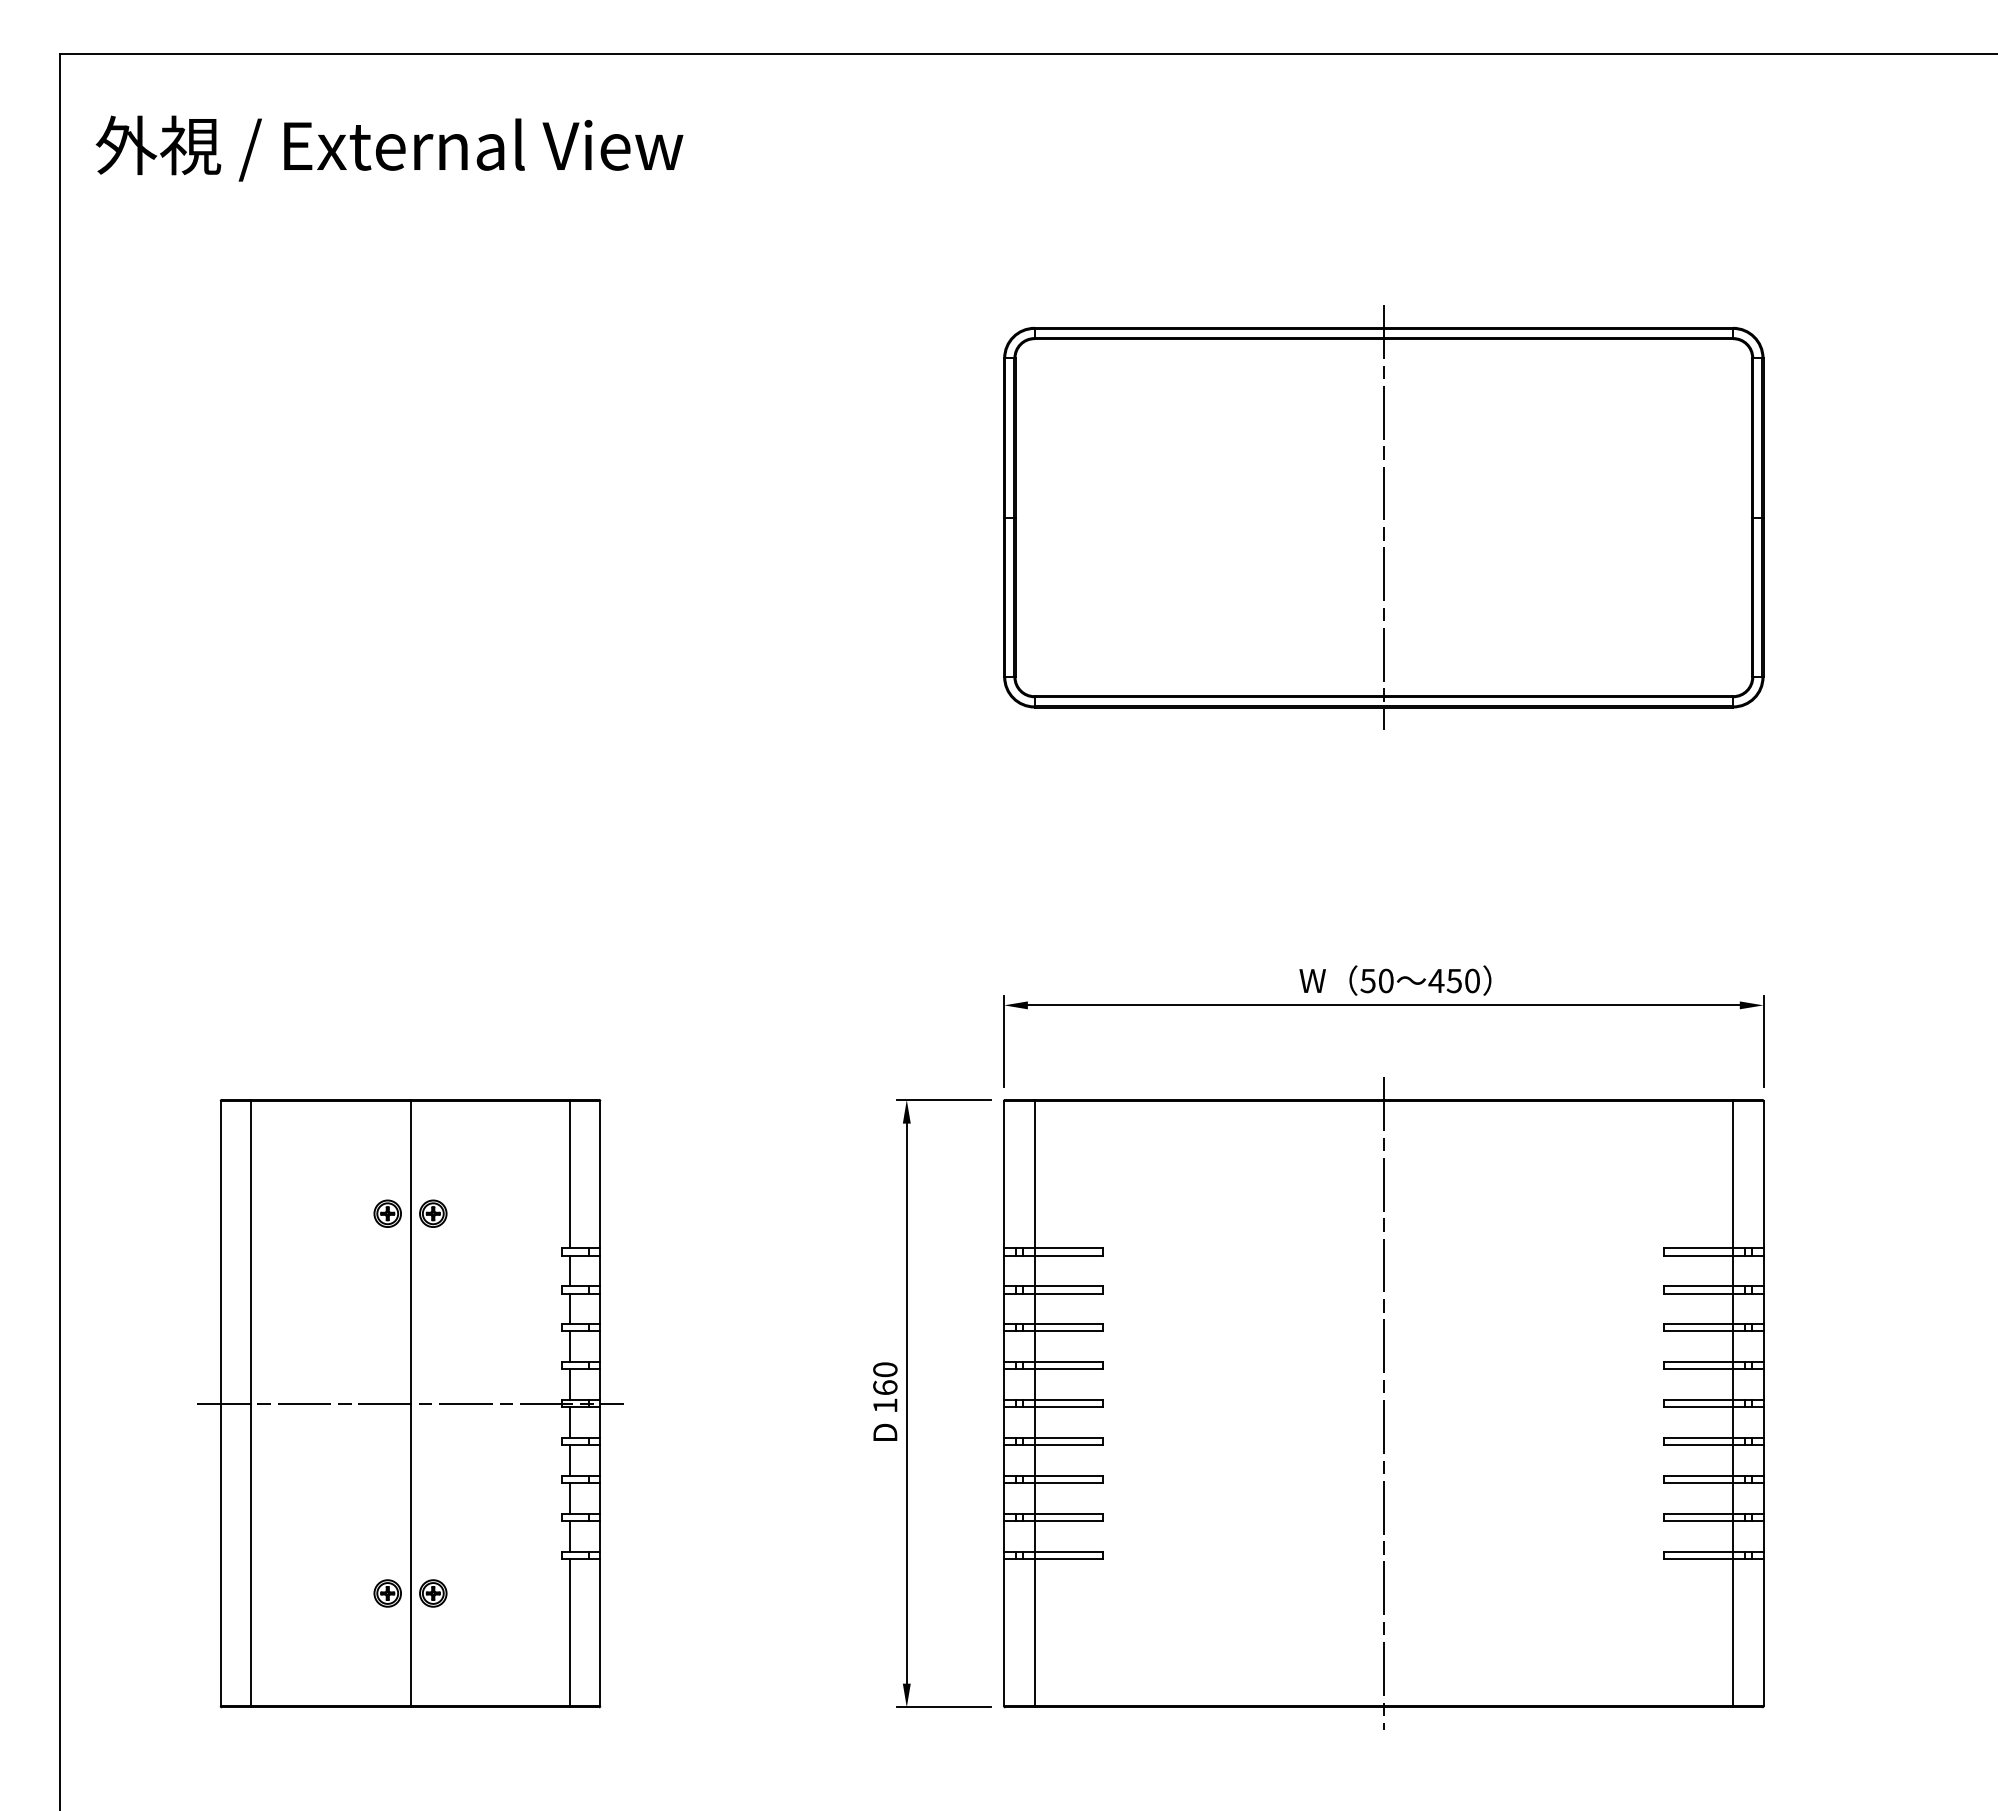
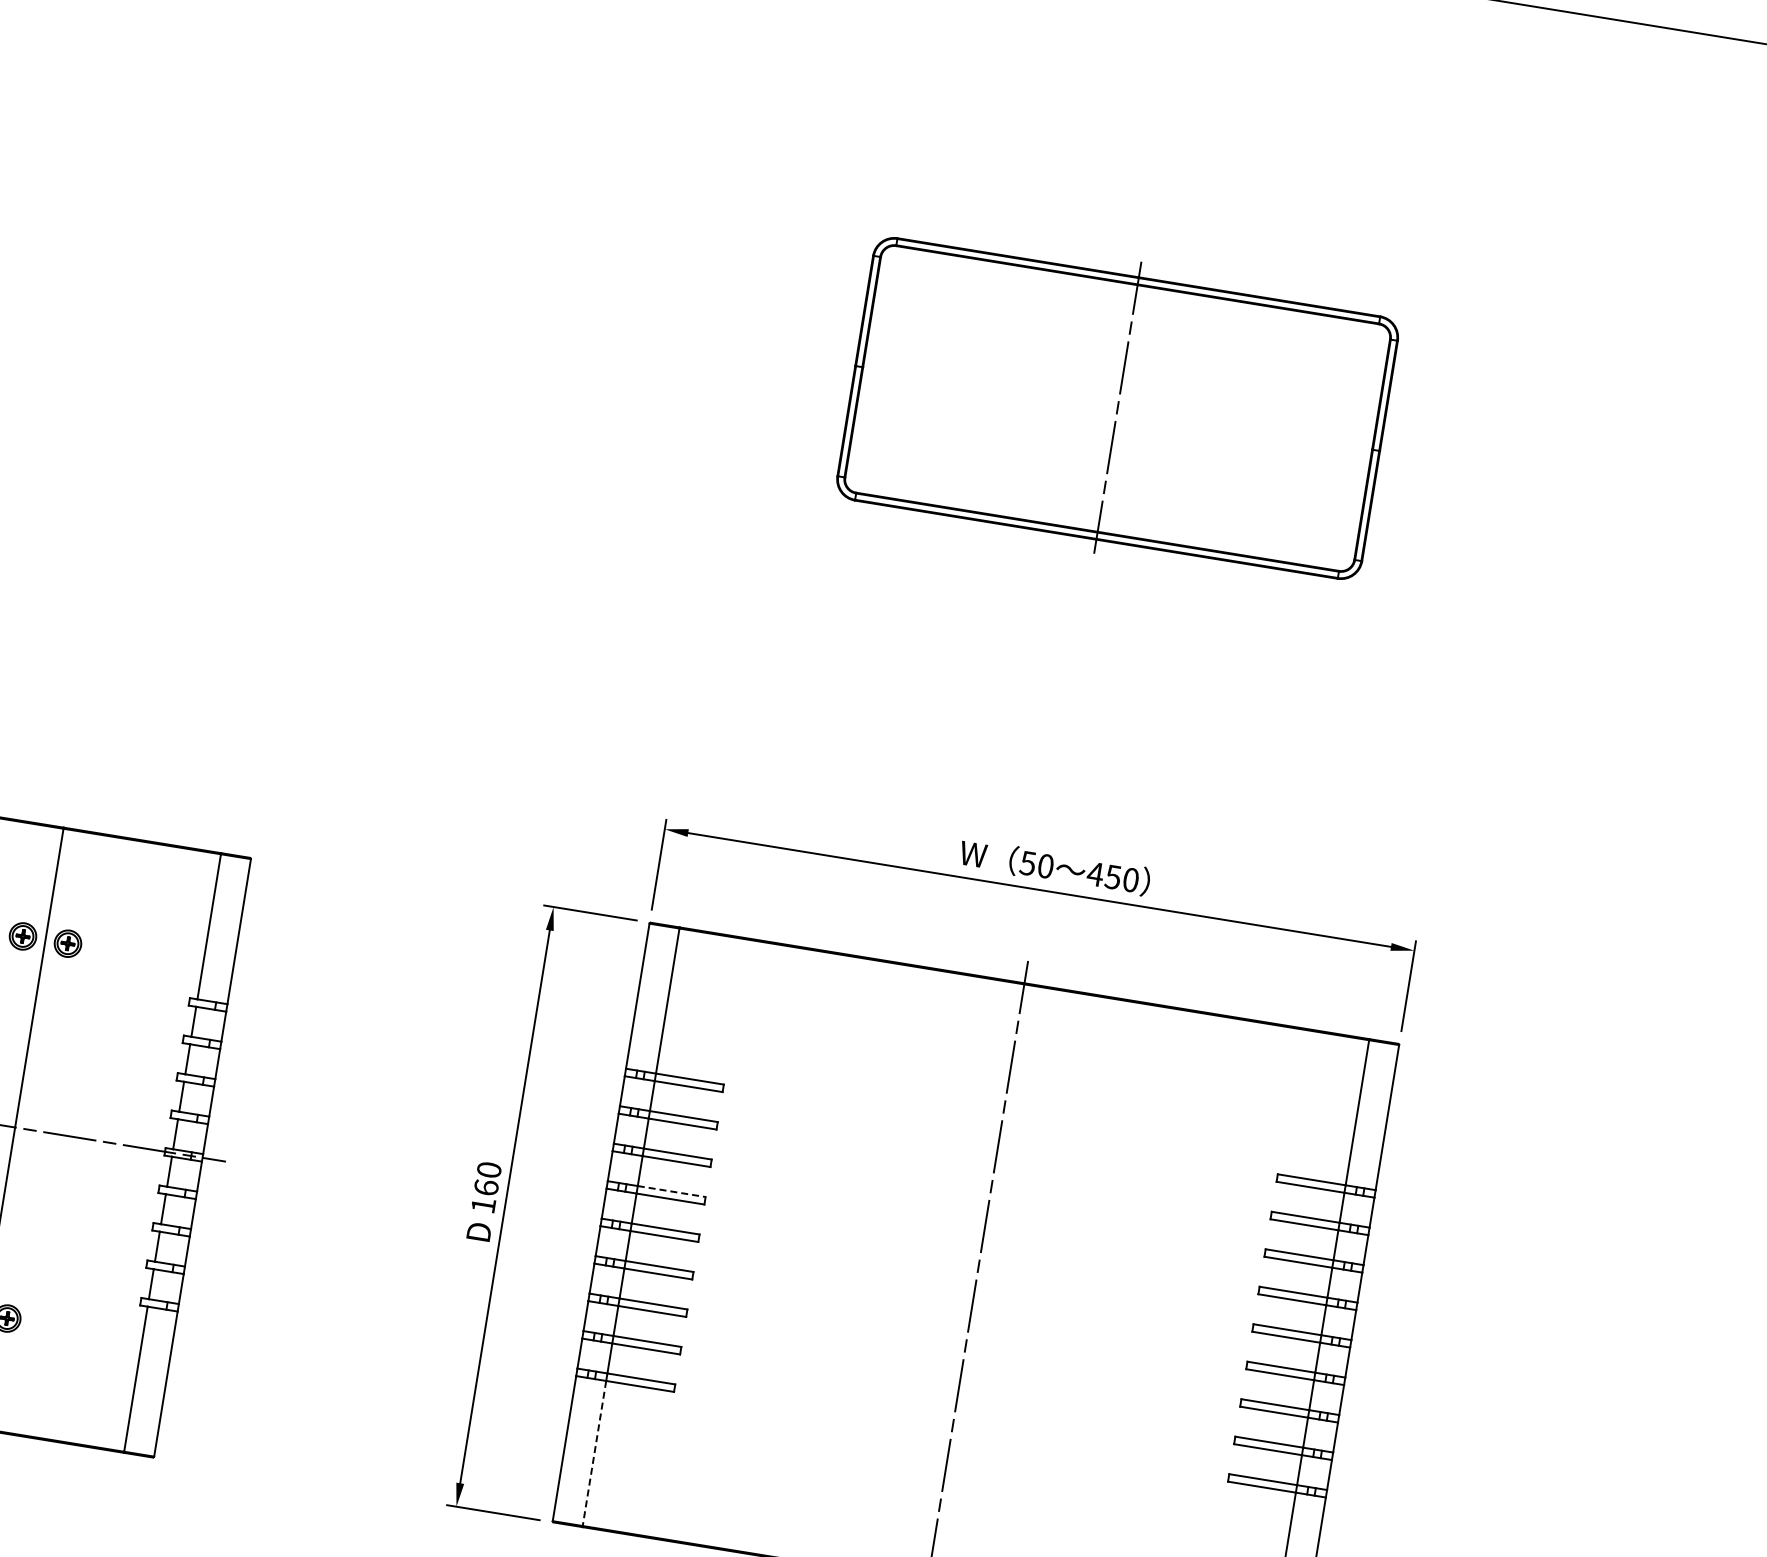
part: (1383, 517) -> (1117, 408), size x0.7
line: (1069, 1361) -> (672, 1191), solid -> dashed
line: (1034, 1633) -> (594, 1454), solid -> dashed

